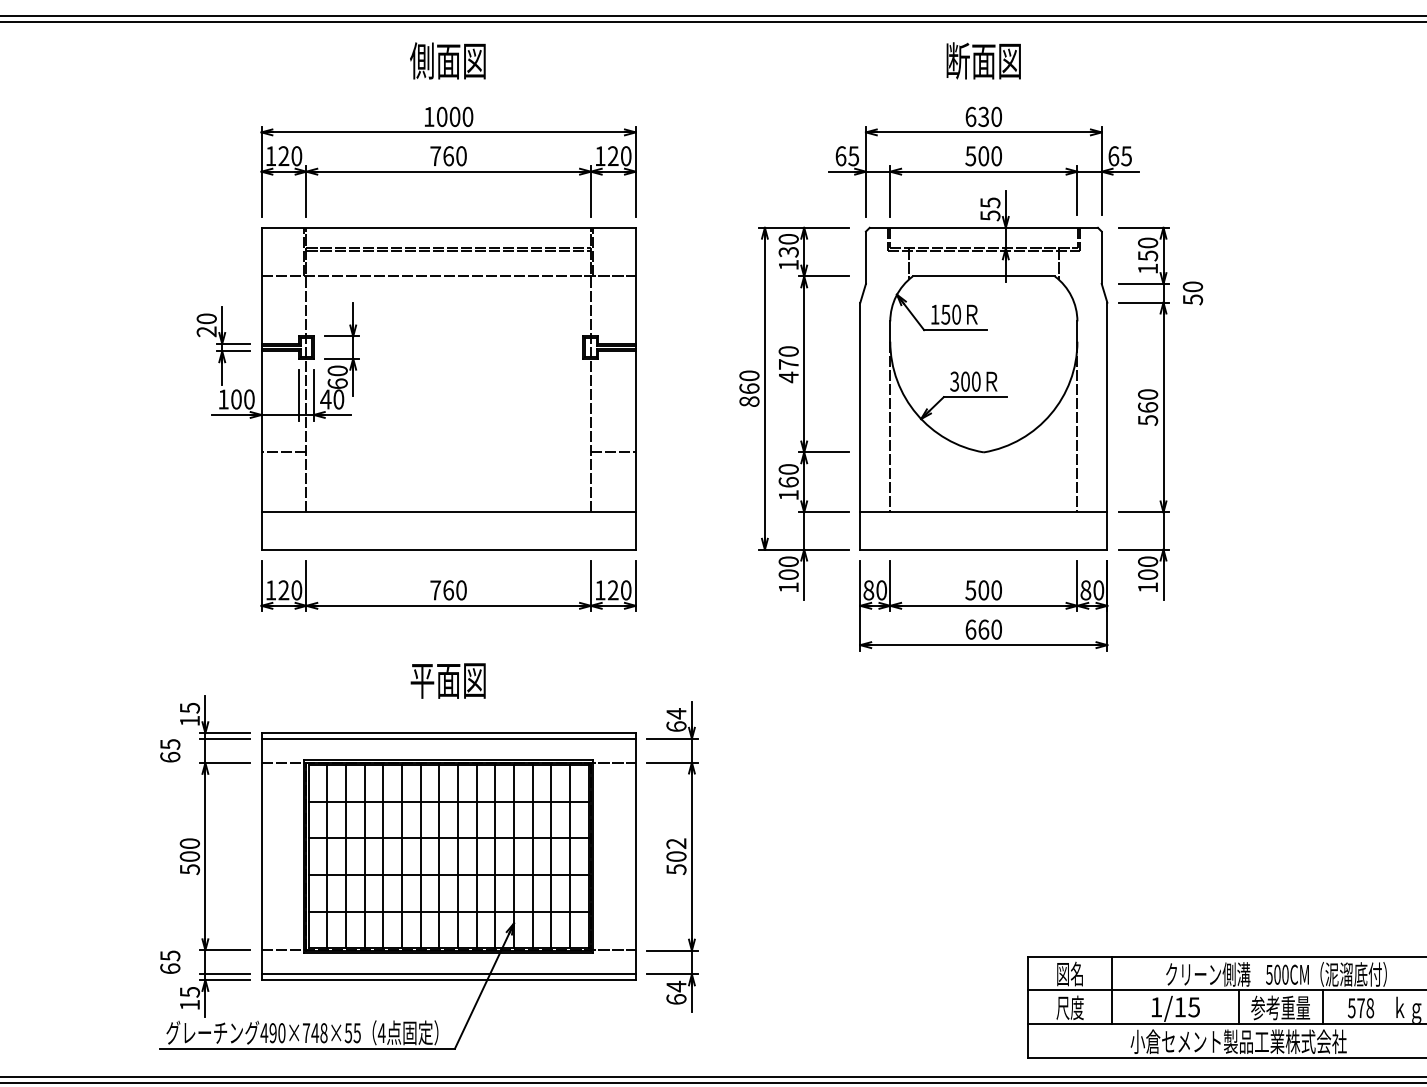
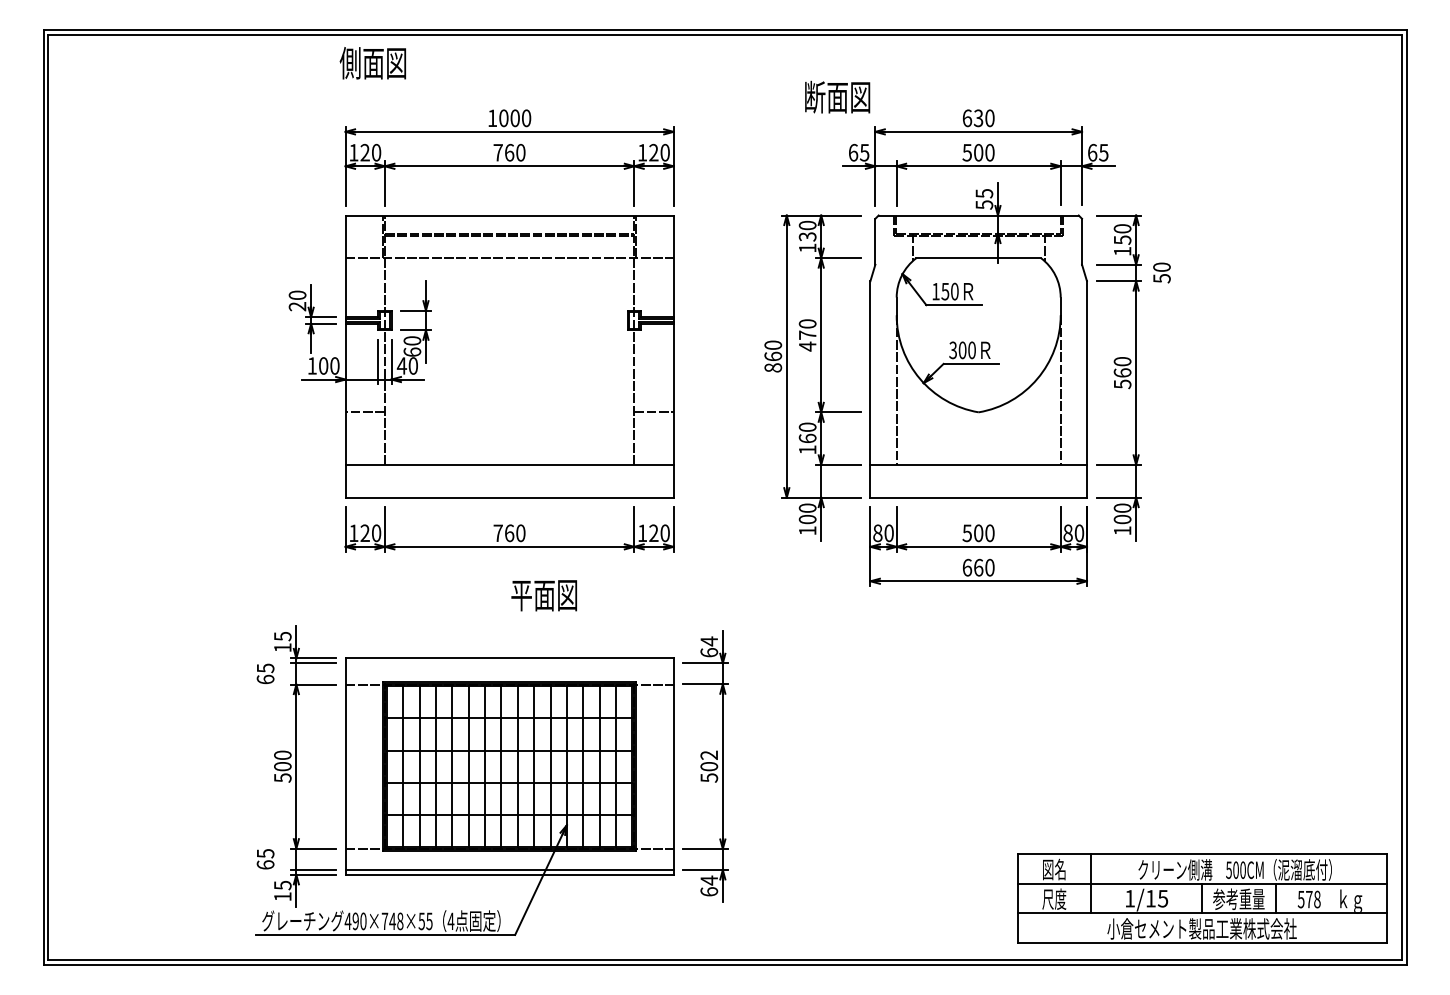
text: (983, 60) -> (837, 96), moved
text: (447, 61) -> (372, 63), moved
text: (447, 680) -> (543, 595), moved
line: (448, 738) -> (509, 663), removed

